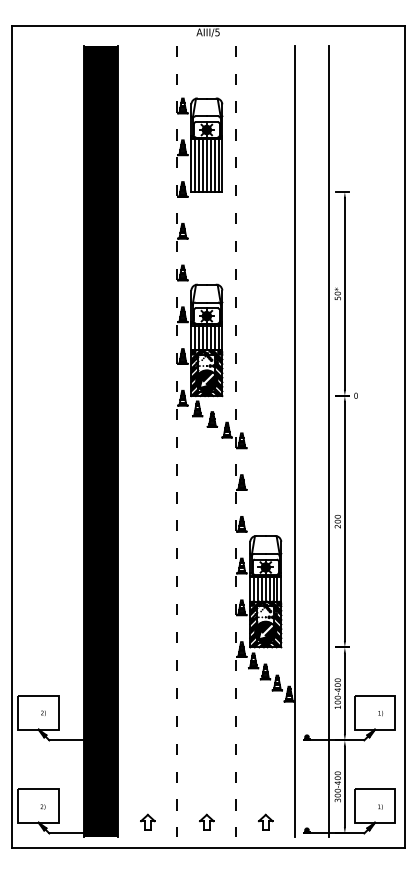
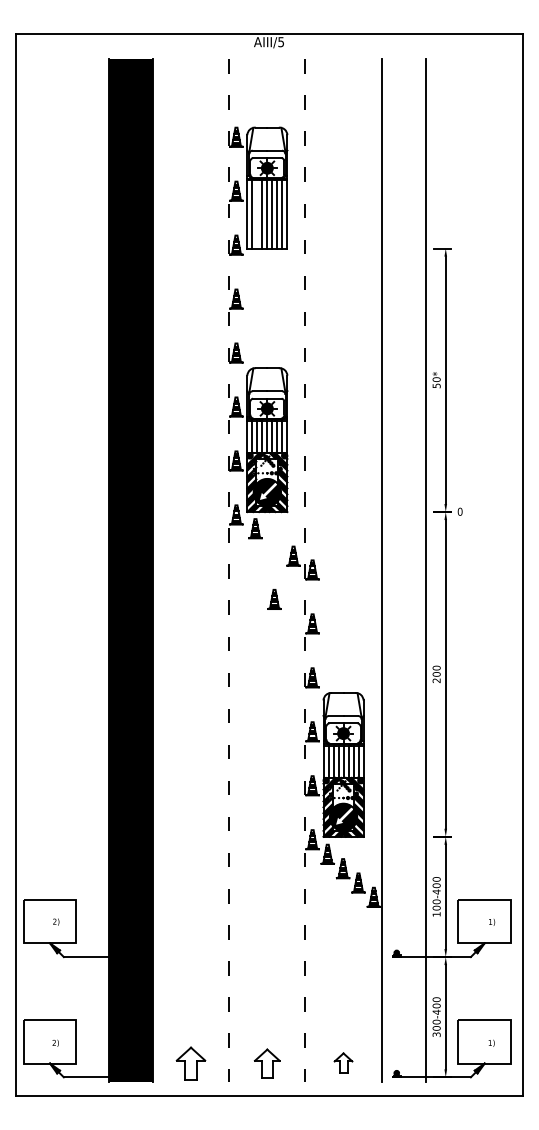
line: (199, 165) -> (257, 214), removed
part: (212, 419) -> (274, 599), moved
part: (148, 821) -> (191, 1062), size x1.6
part: (206, 821) -> (267, 1062), size x1.4

